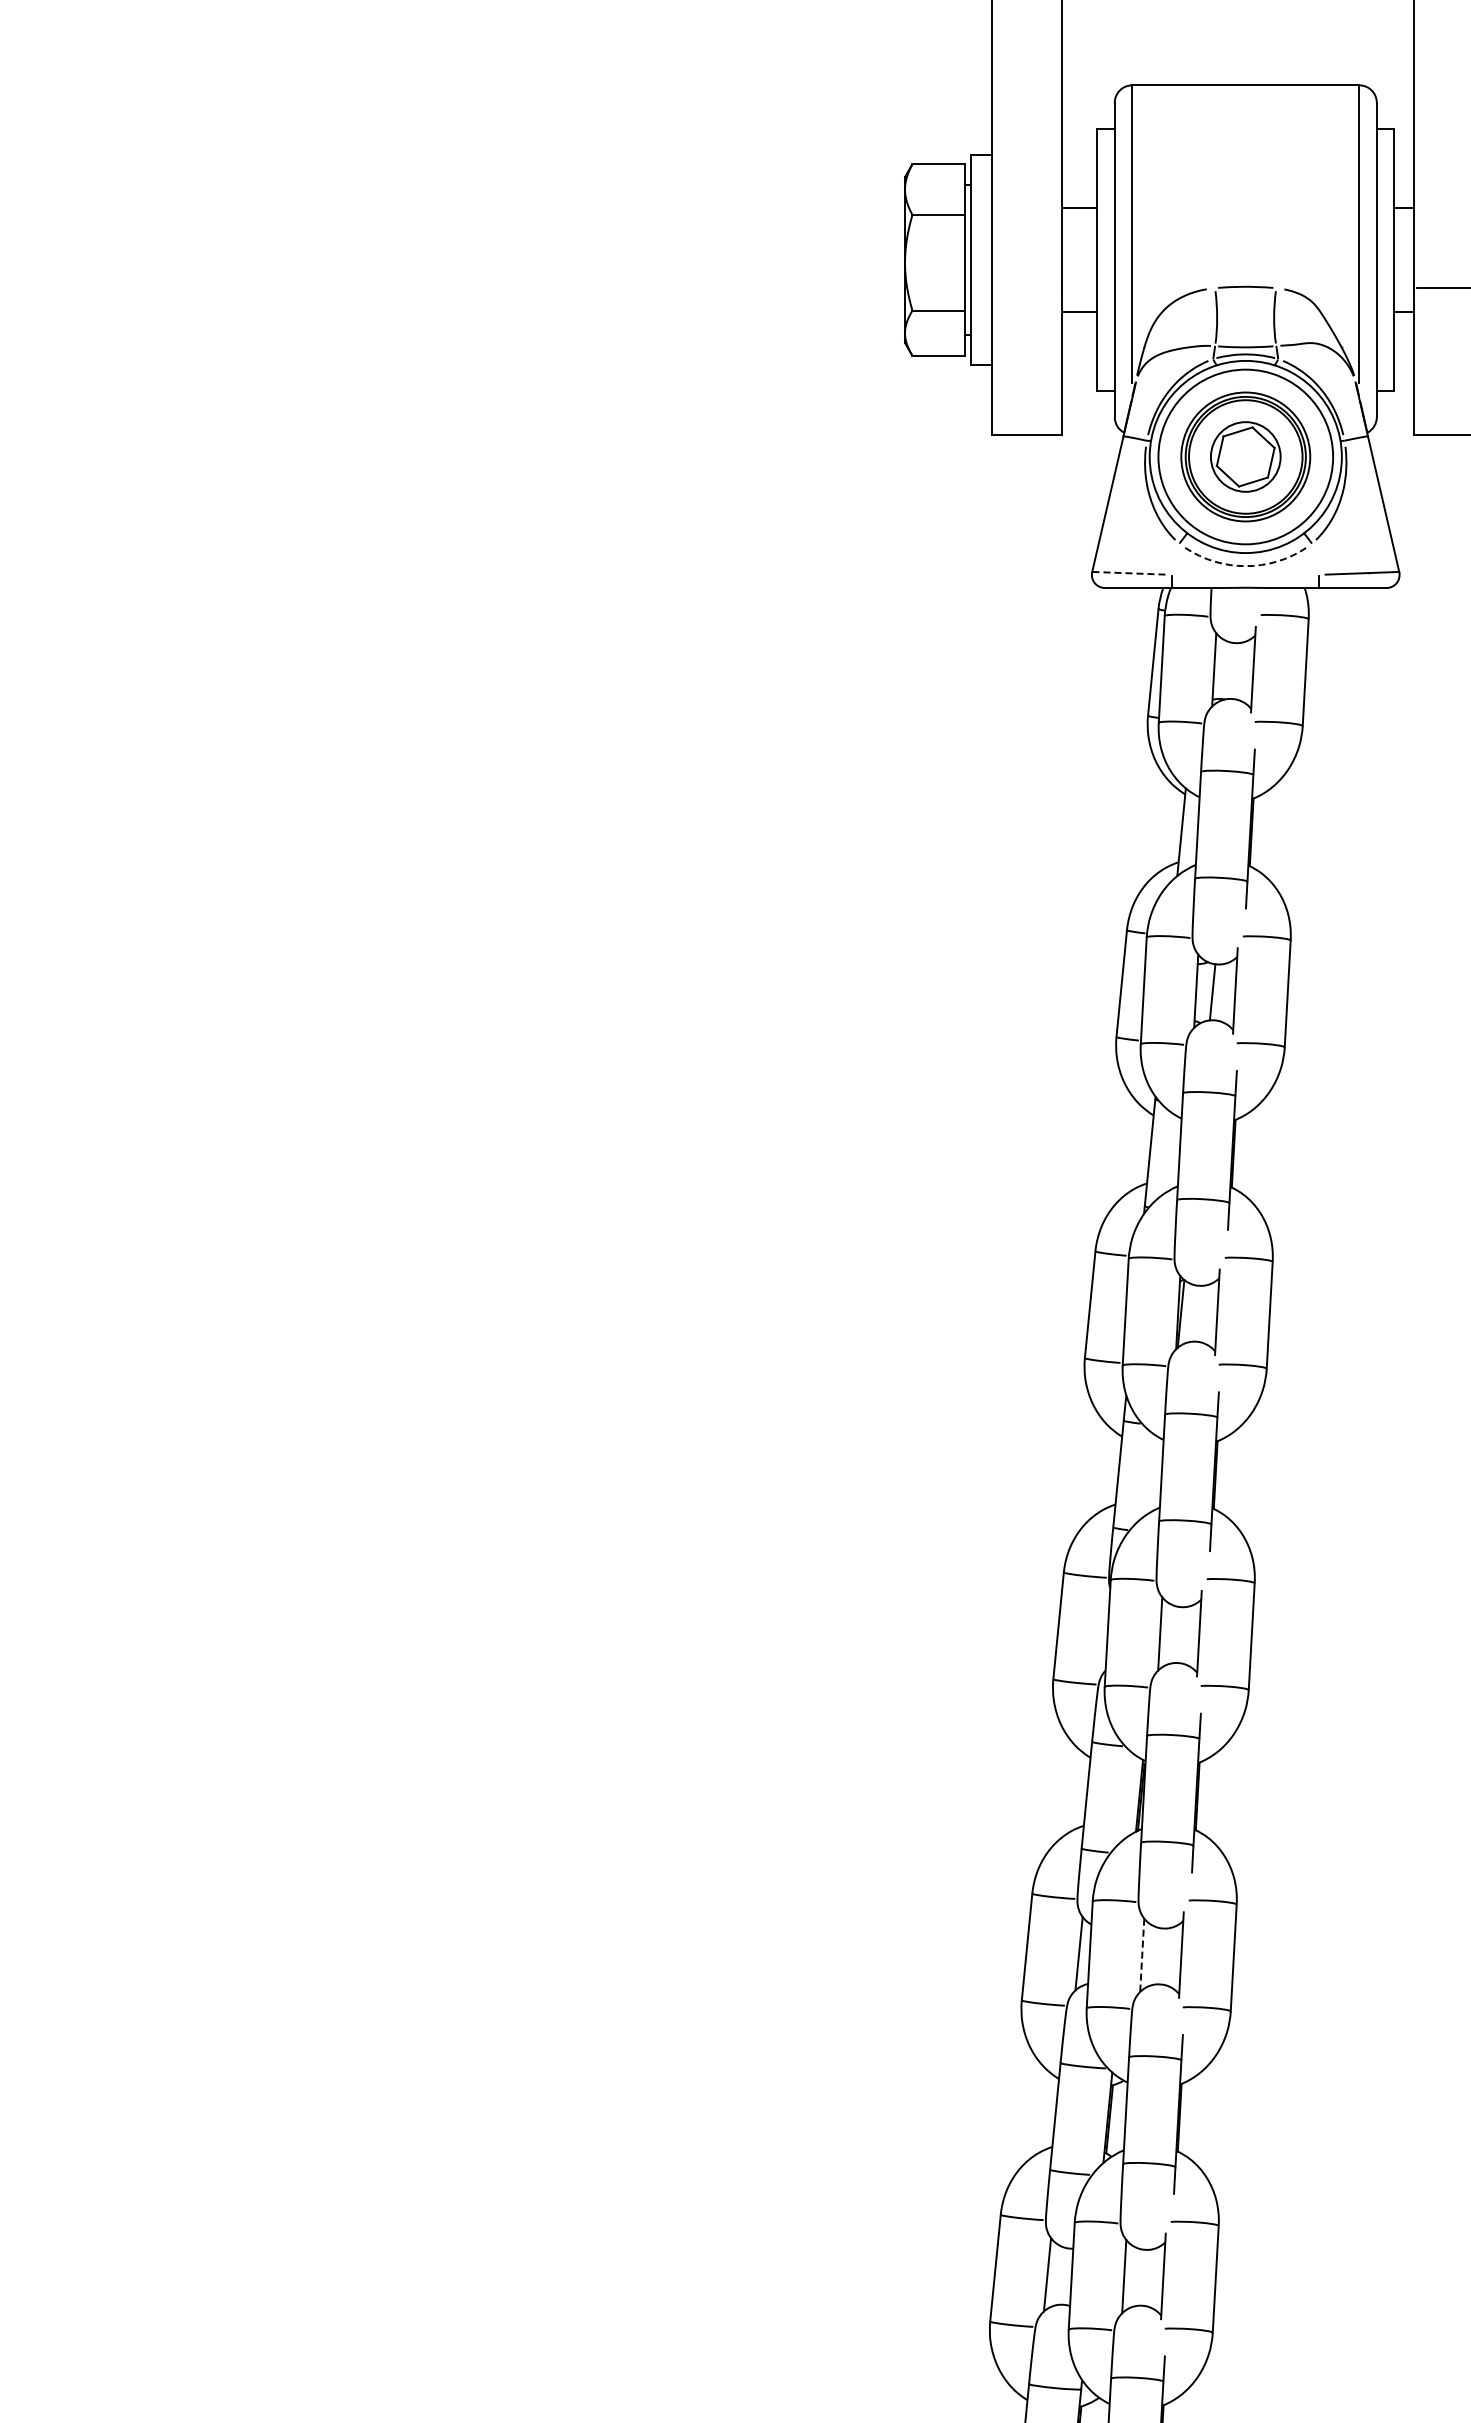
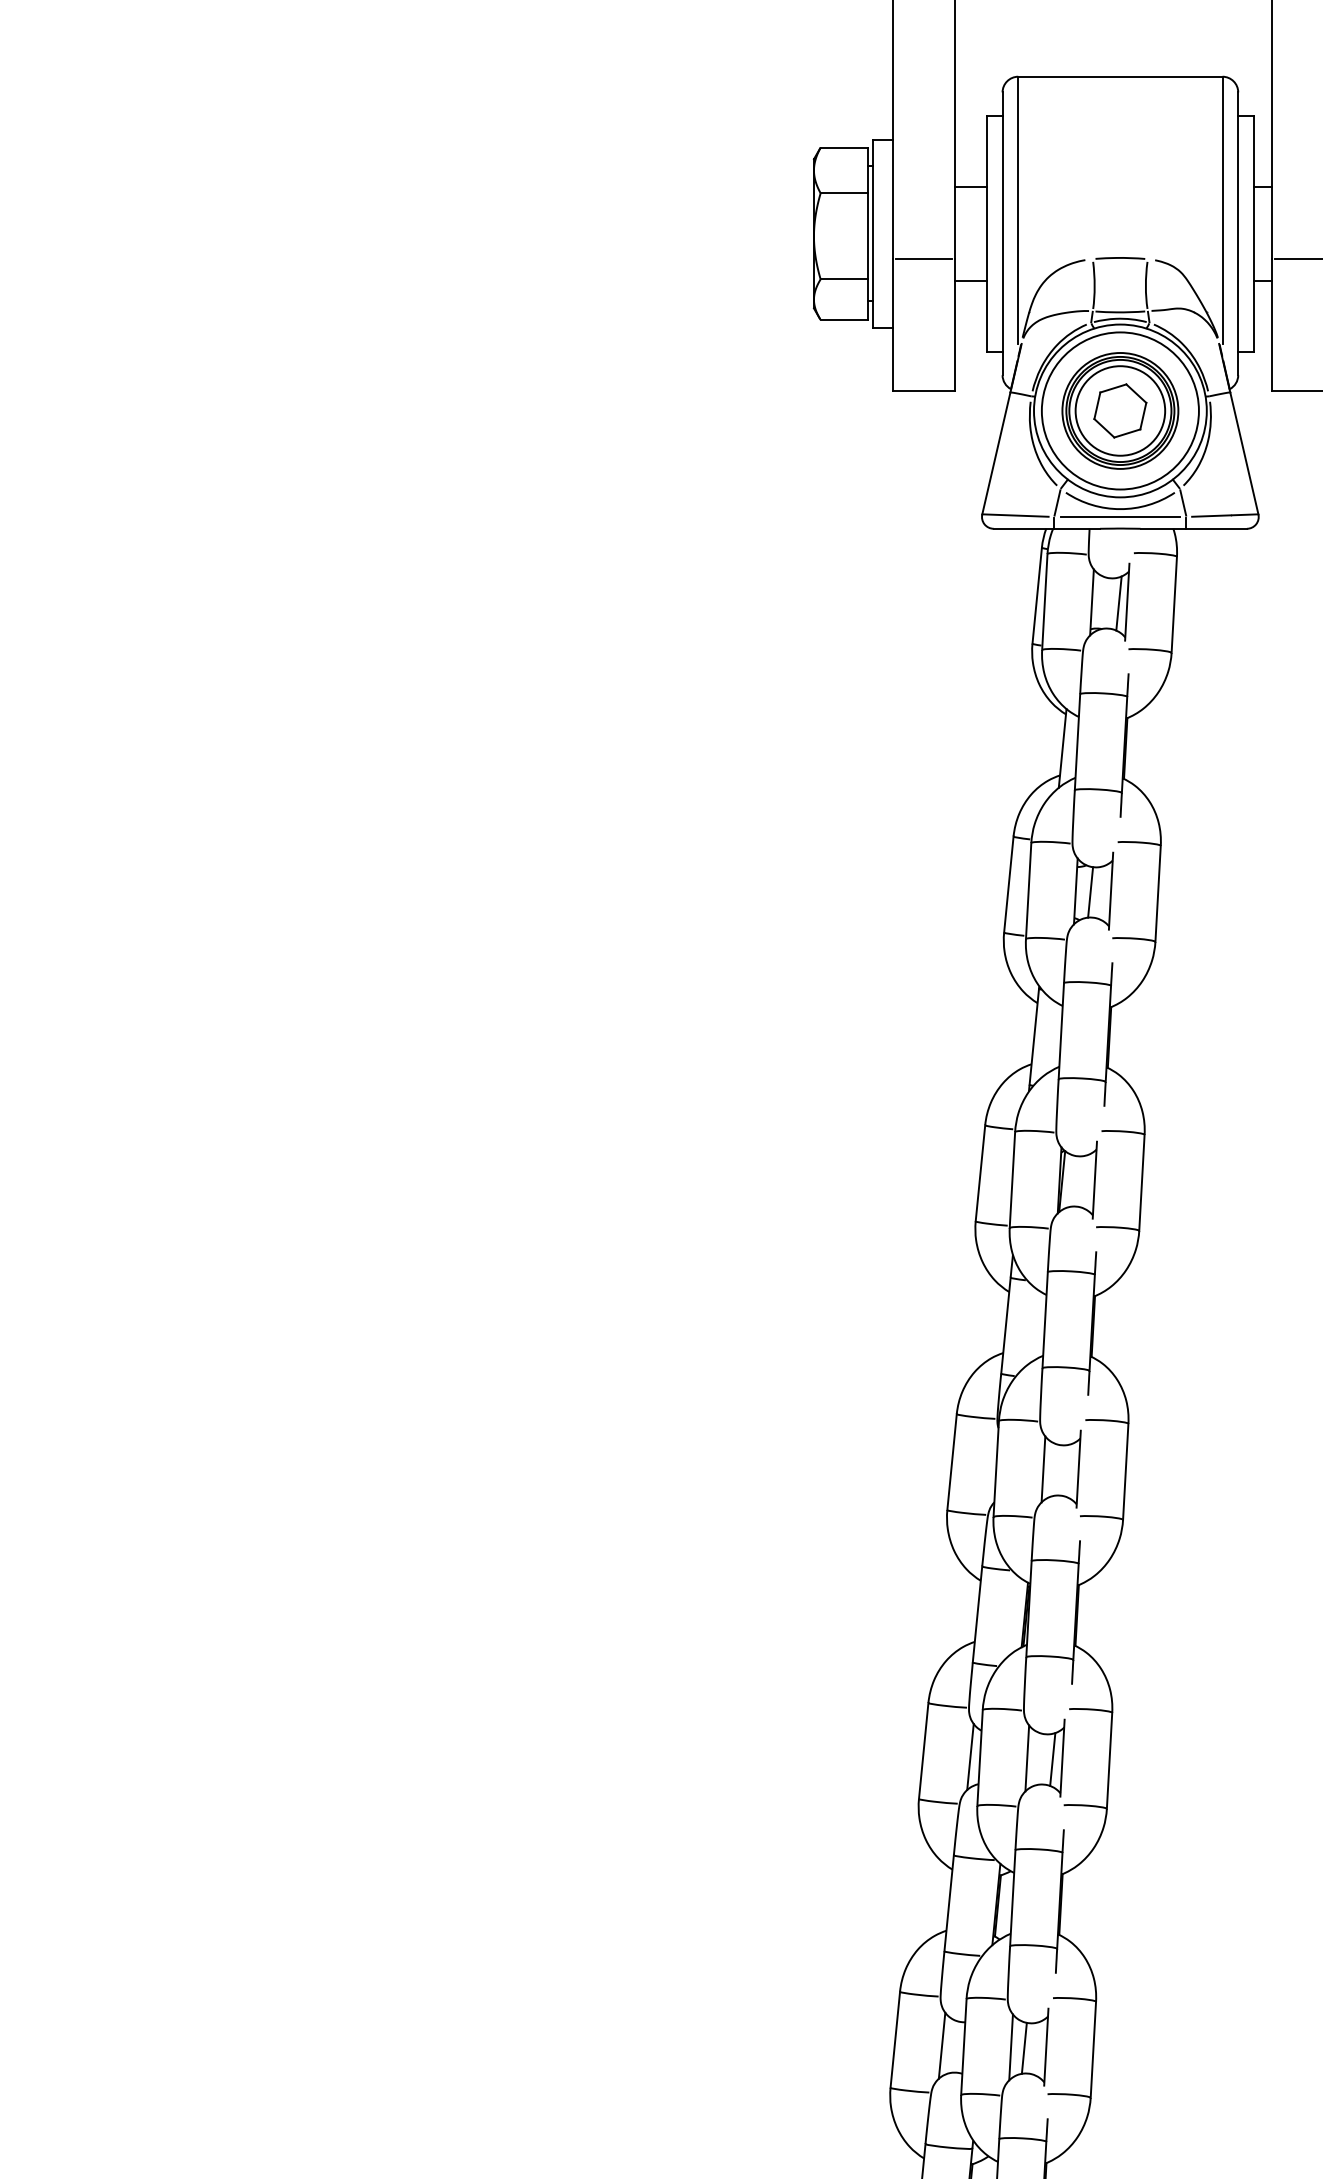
line: (1026, 287) -> (923, 258), added
circle: (1245, 456) -> (1120, 410), size x1.43
line: (1175, 559) -> (1057, 503), added
line: (1315, 559) -> (1183, 503), added
arc: (1245, 566) -> (1120, 509), dashed -> solid
line: (1129, 573) -> (1015, 515), dashed -> solid
line: (1245, 574) -> (1120, 516), added
line: (1244, 671) -> (1119, 603), added
line: (1142, 1955) -> (1027, 1758), dashed -> solid
line: (1170, 1956) -> (1052, 1759), added
line: (1138, 2277) -> (1023, 2048), added

